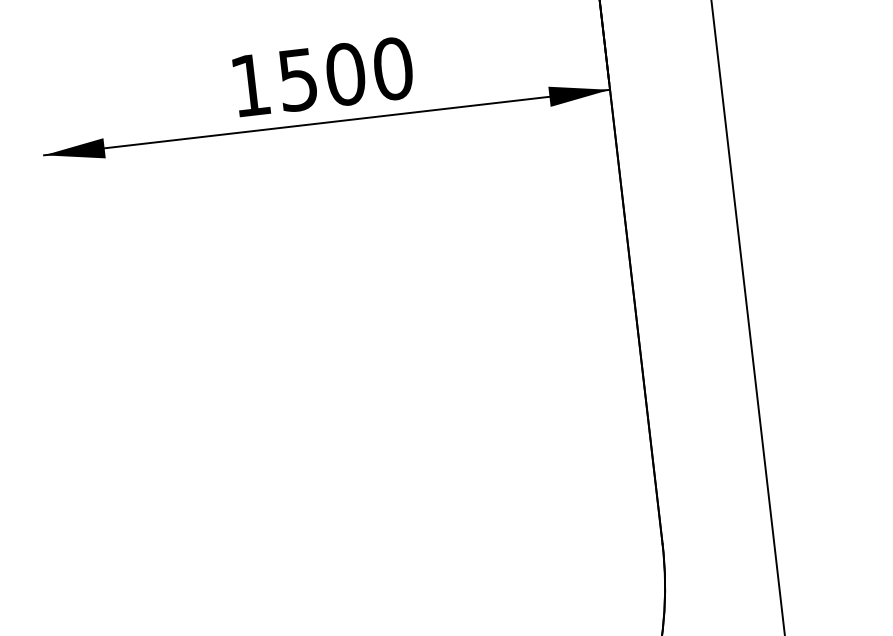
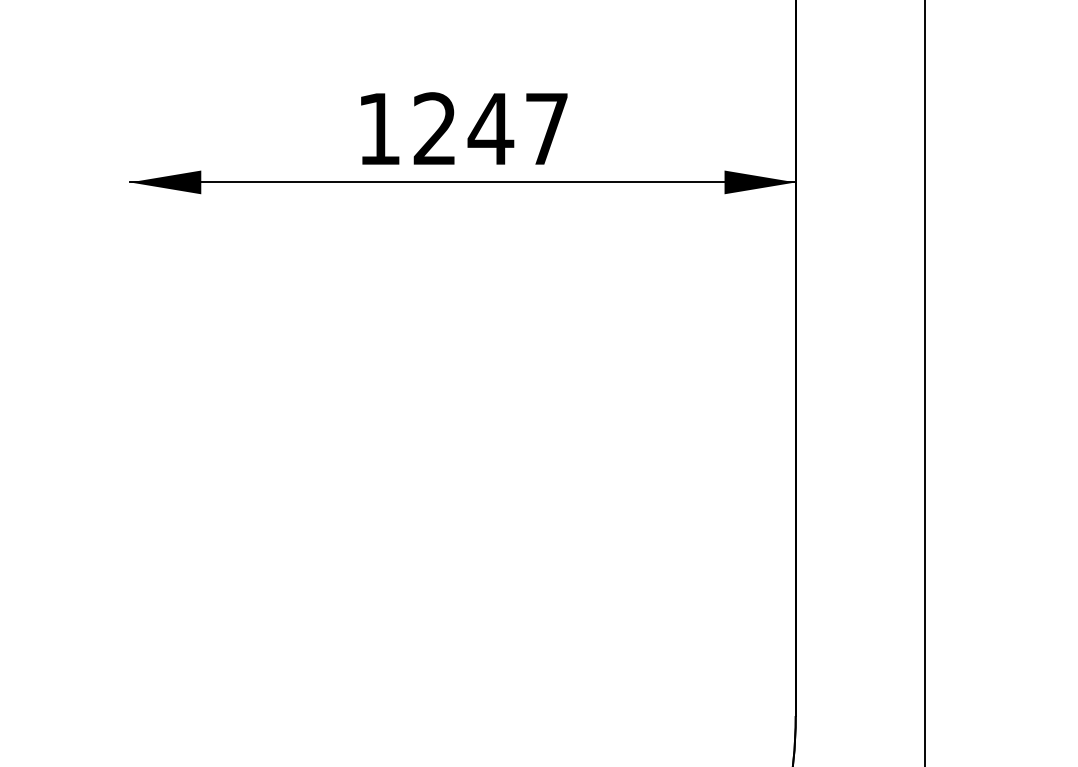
text: (346, 73) -> (491, 128), 1500 -> 1247

